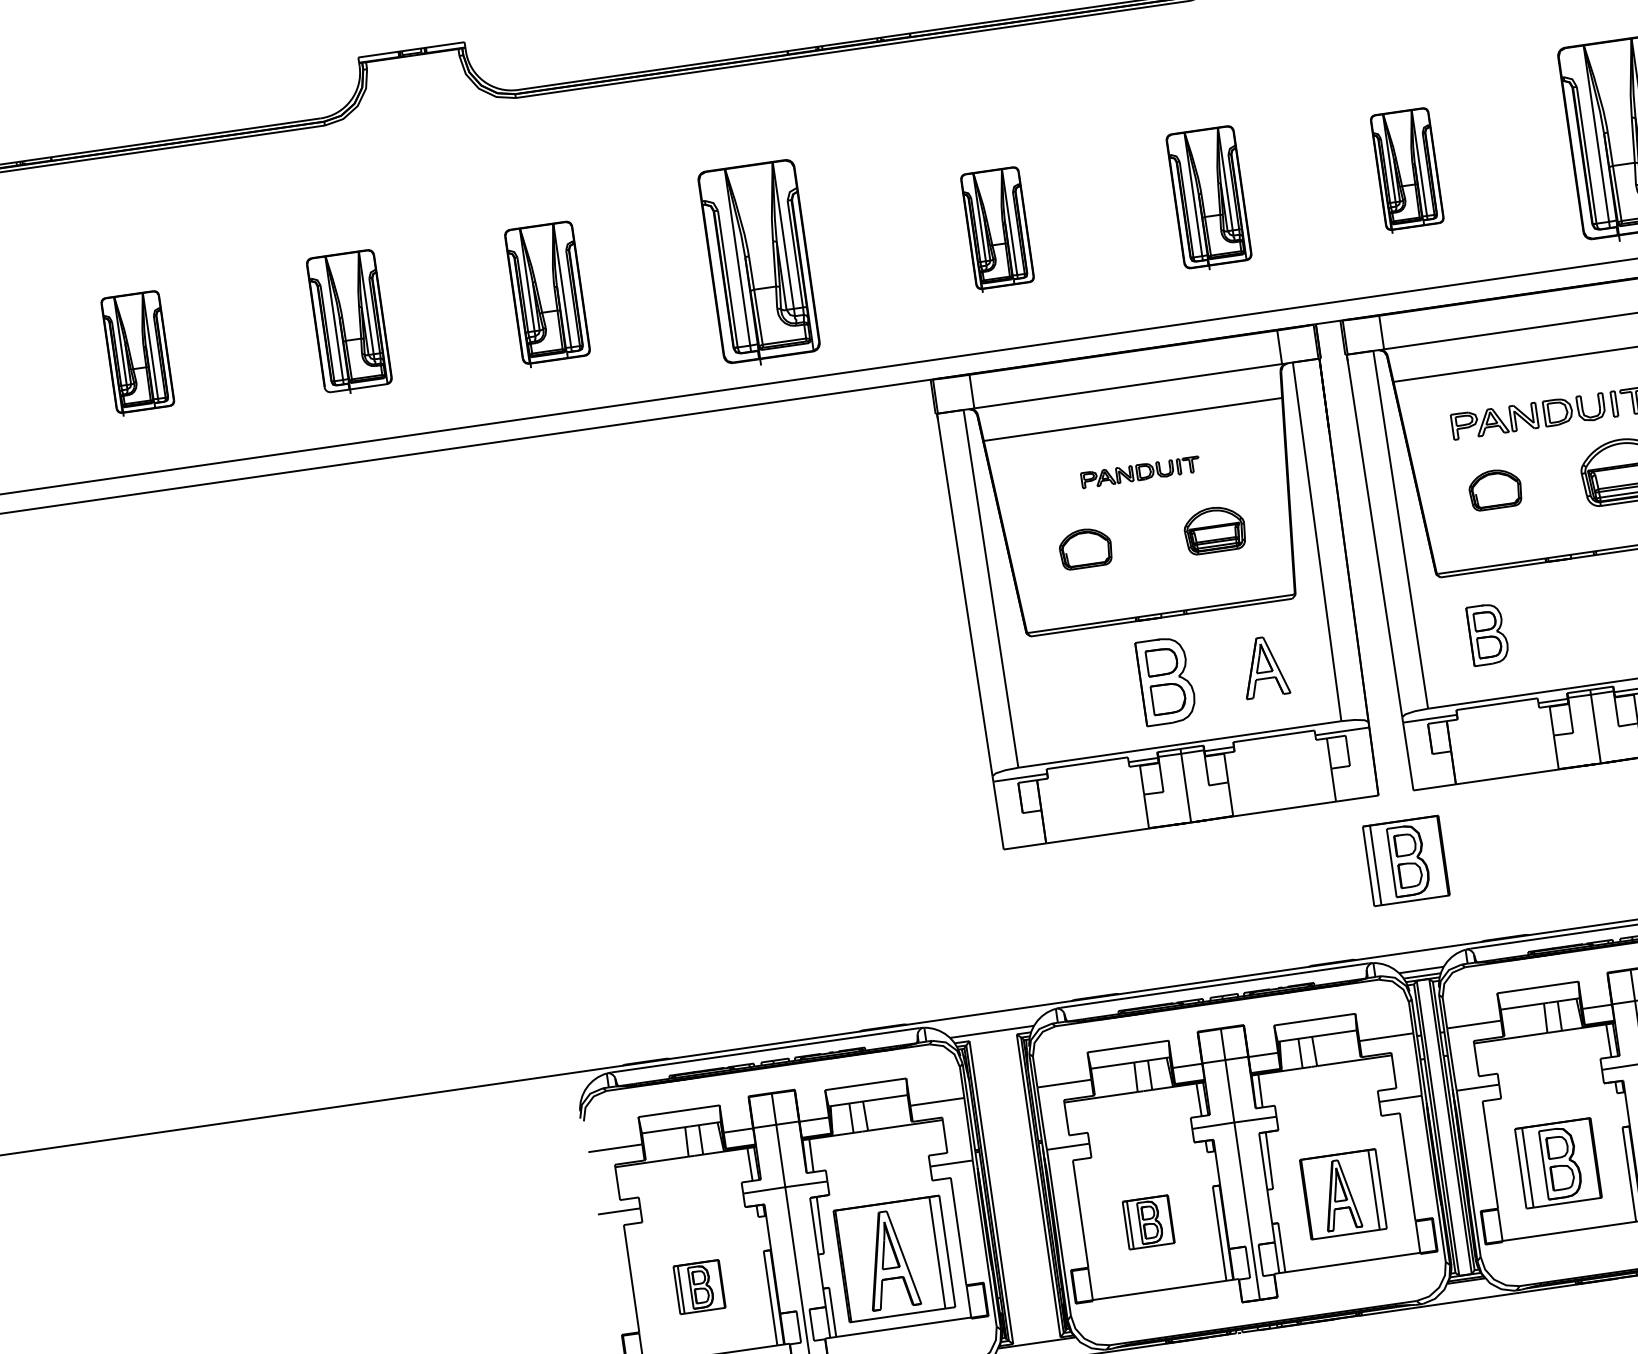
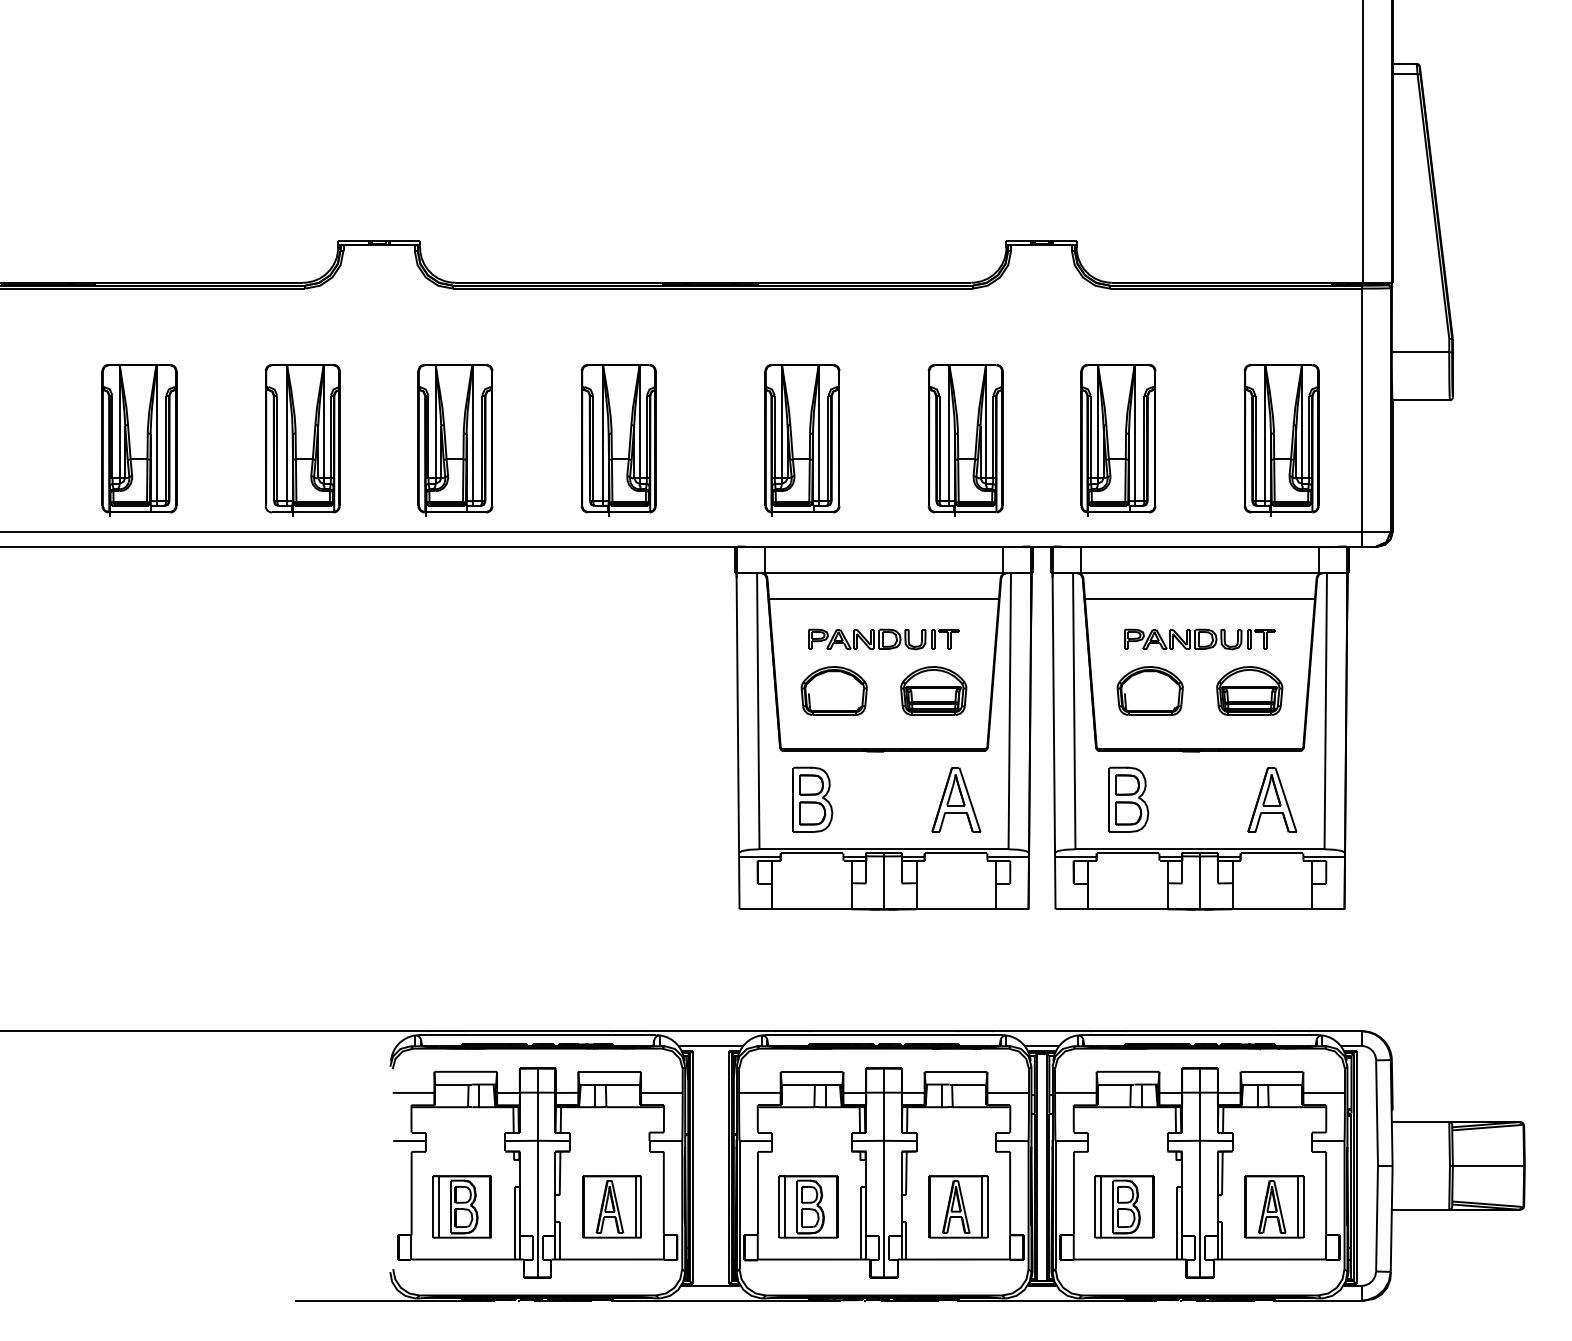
part: (1407, 170) -> (1118, 440), size x1.67
part: (1208, 197) -> (965, 439), size x1.43
part: (997, 229) -> (802, 440), size x1.67
part: (547, 294) -> (455, 440), size x1.43
part: (349, 321) -> (302, 439), size x1.43
part: (138, 353) -> (139, 440), size x1.67
part: (1139, 472) -> (883, 639), size x1.67
part: (1494, 488) -> (1149, 690), size x1.67
part: (1214, 529) -> (933, 690), size x1.43
part: (1084, 548) -> (833, 690), size x1.67
part: (1487, 634) -> (1128, 799), size x1.43
part: (1264, 666) -> (956, 799), size x1.43
part: (1165, 680) -> (812, 799), moved
part: (1406, 860) -> (1042, 961), removed
part: (1148, 1221) -> (808, 1206), size x1.67
part: (893, 1258) -> (611, 1206), size x0.71
part: (698, 1286) -> (461, 1206), size x1.67

